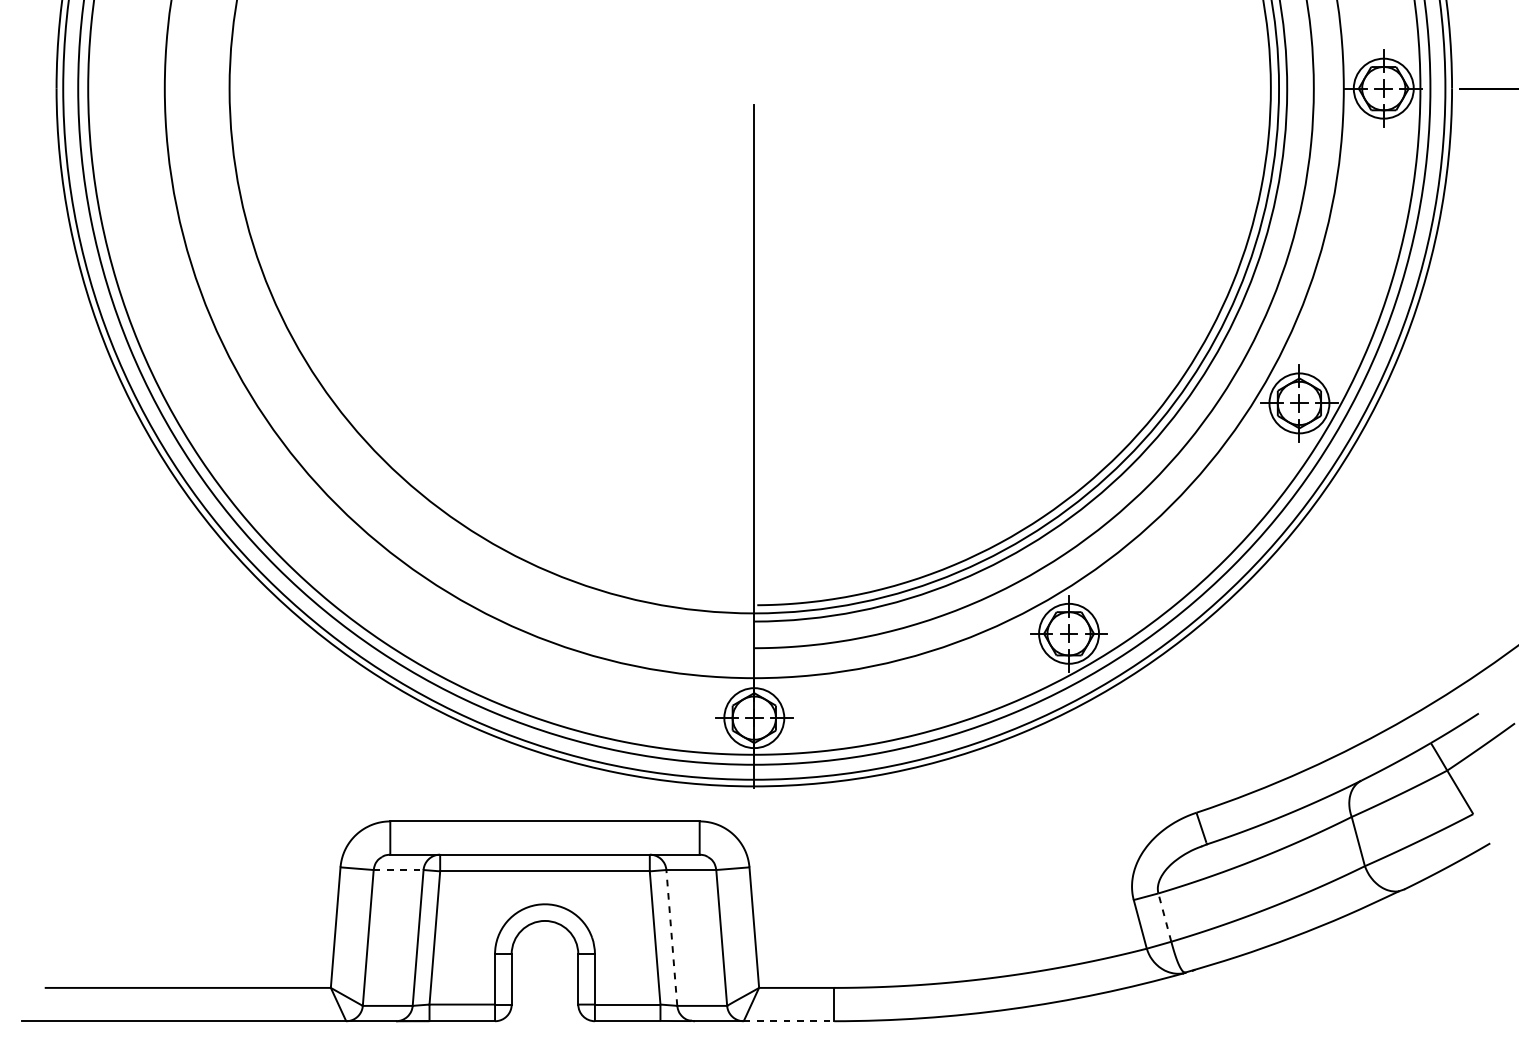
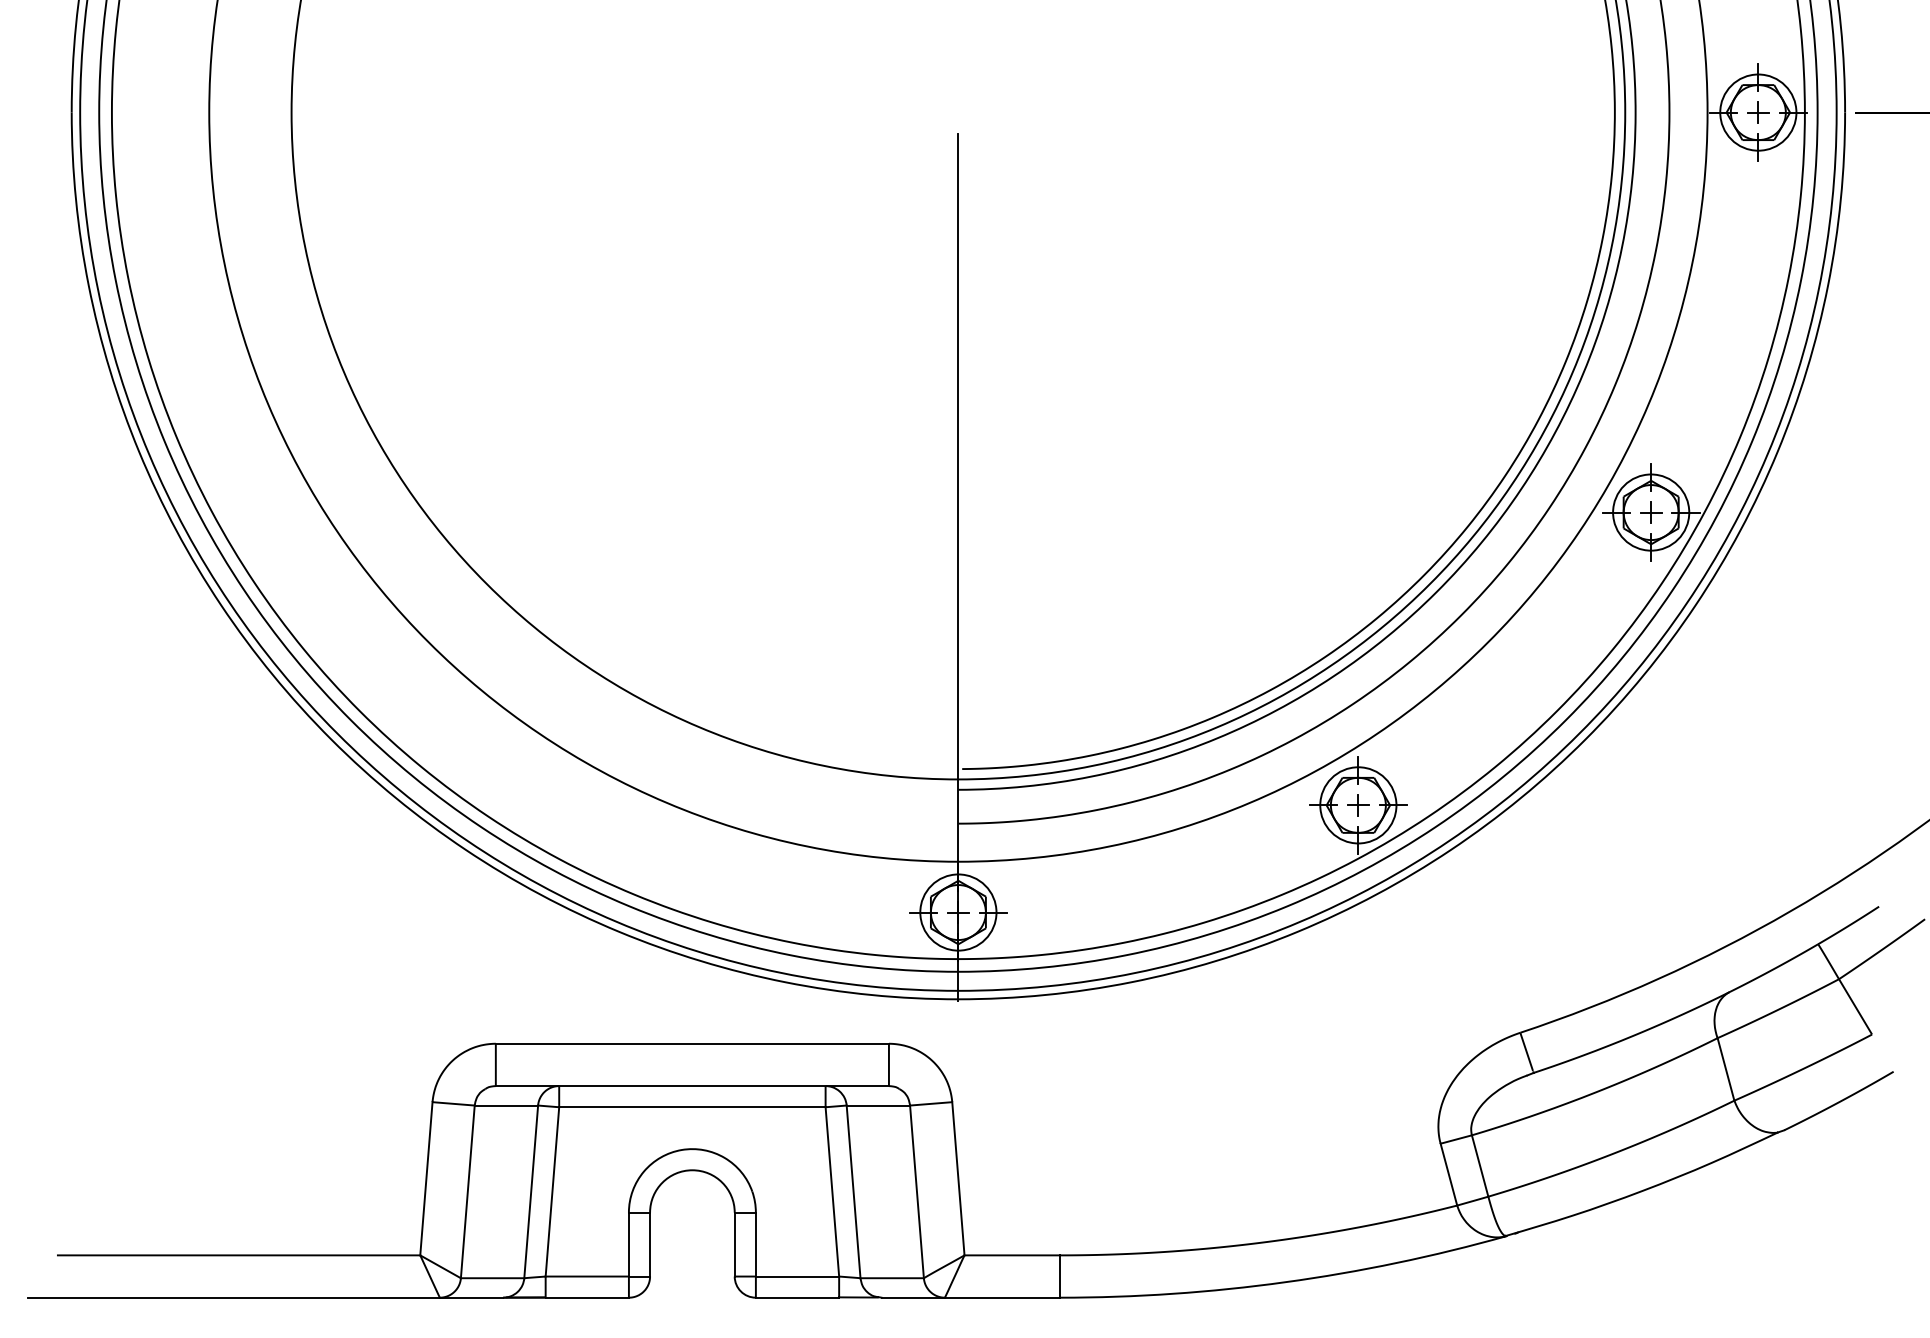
line: (398, 869) -> (506, 1105), dashed -> solid
line: (1165, 917) -> (1480, 1166), dashed -> solid
line: (671, 937) -> (853, 1191), dashed -> solid
line: (789, 1021) -> (1003, 1297), dashed -> solid

